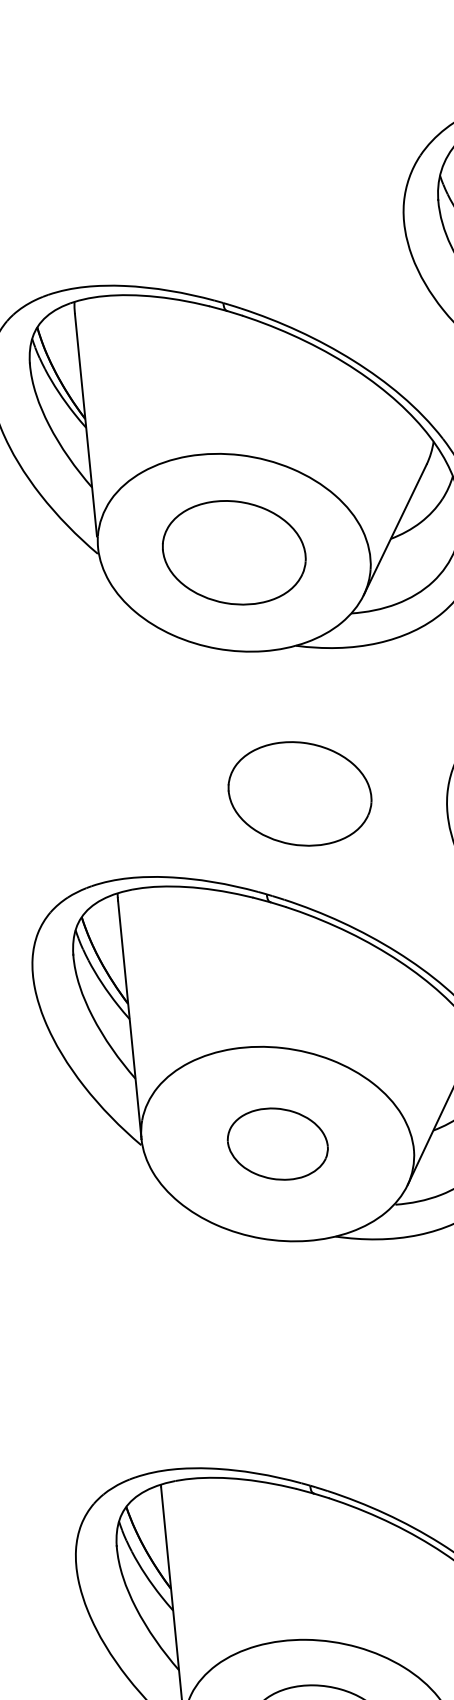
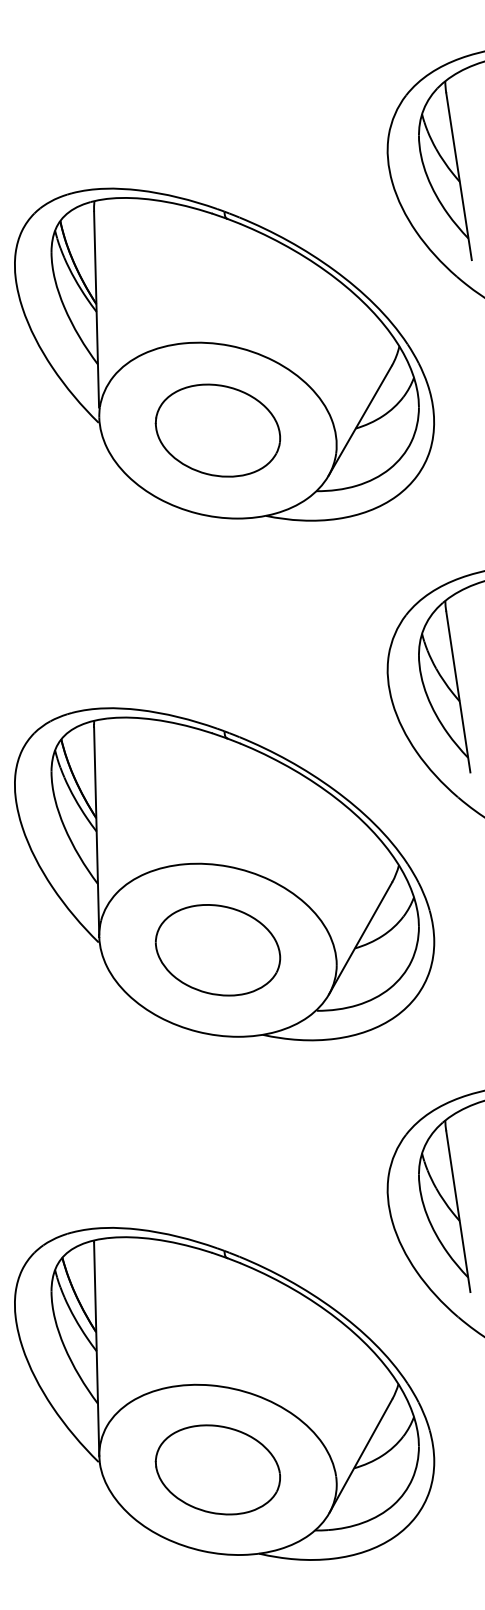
part: (299, 793) -> (259, 645), removed
part: (278, 1144) -> (218, 950), size x1.43

